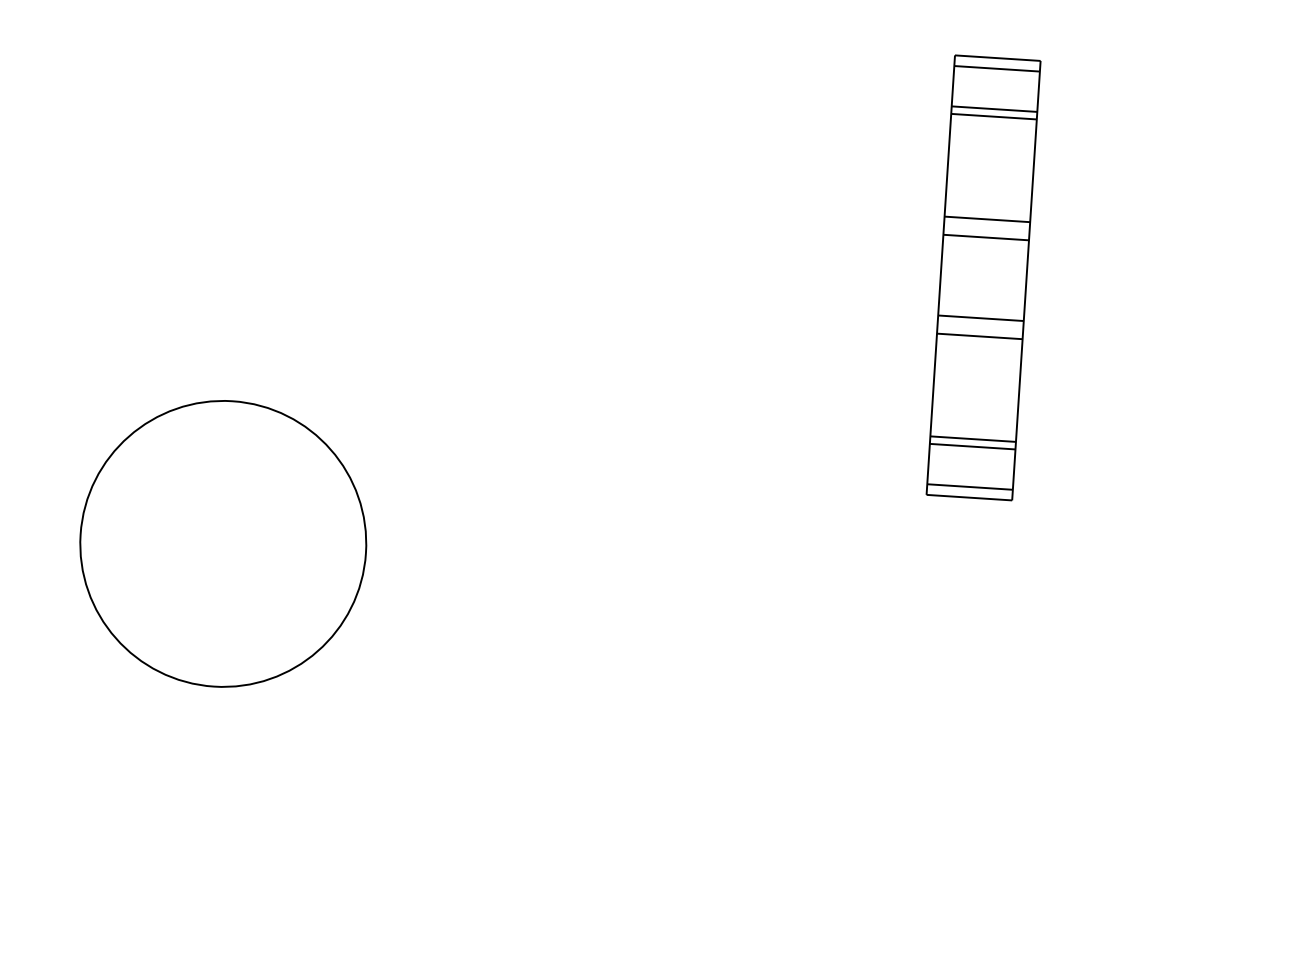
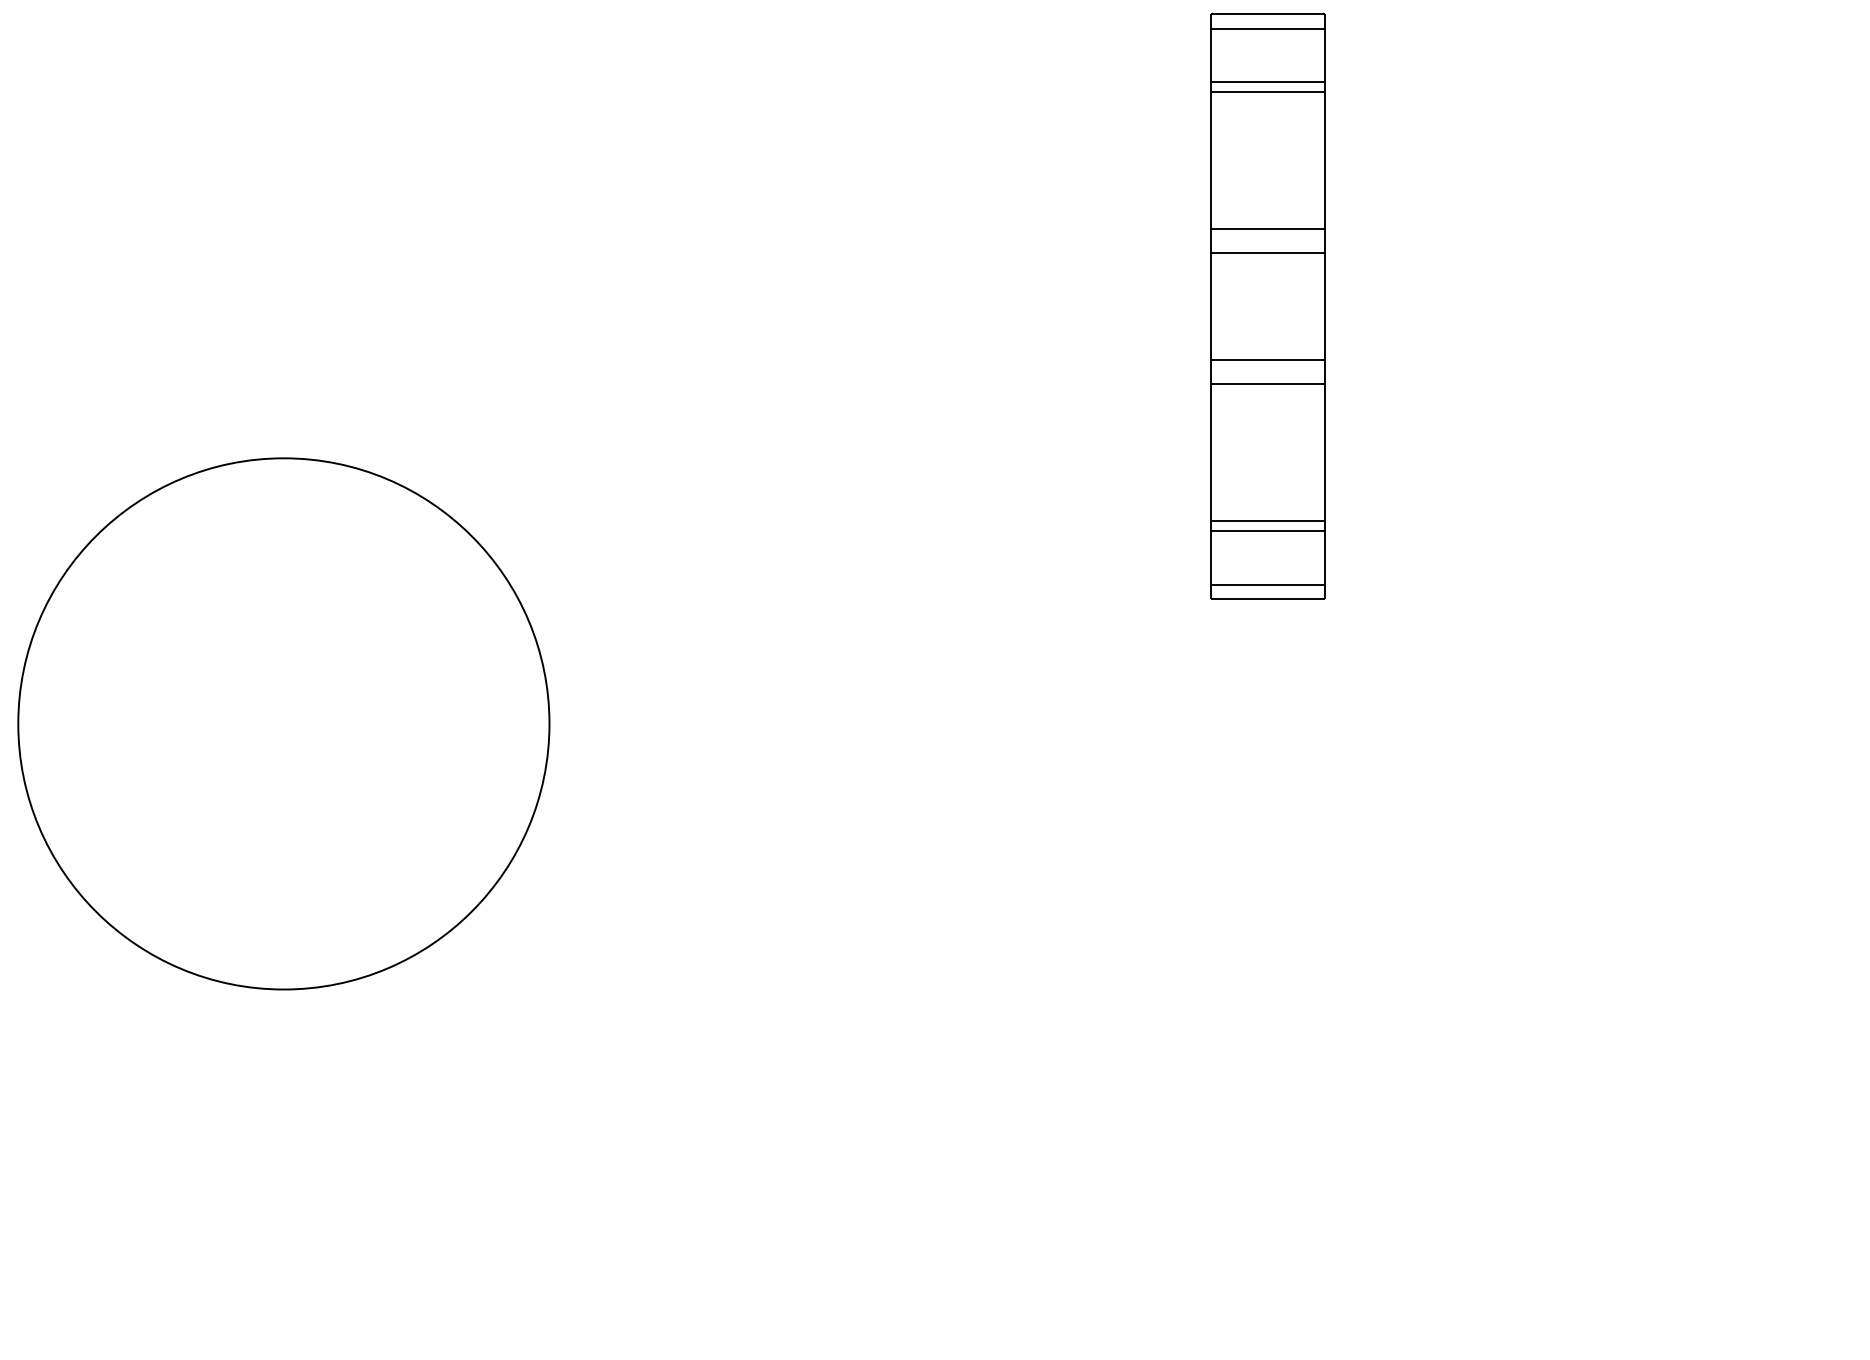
part: (222, 543) -> (283, 723), size x1.4

